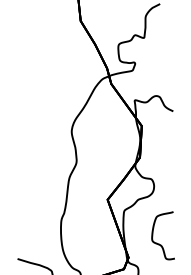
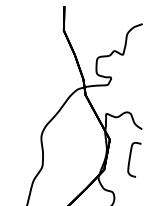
curve: (165, 143) -> (130, 159), added

